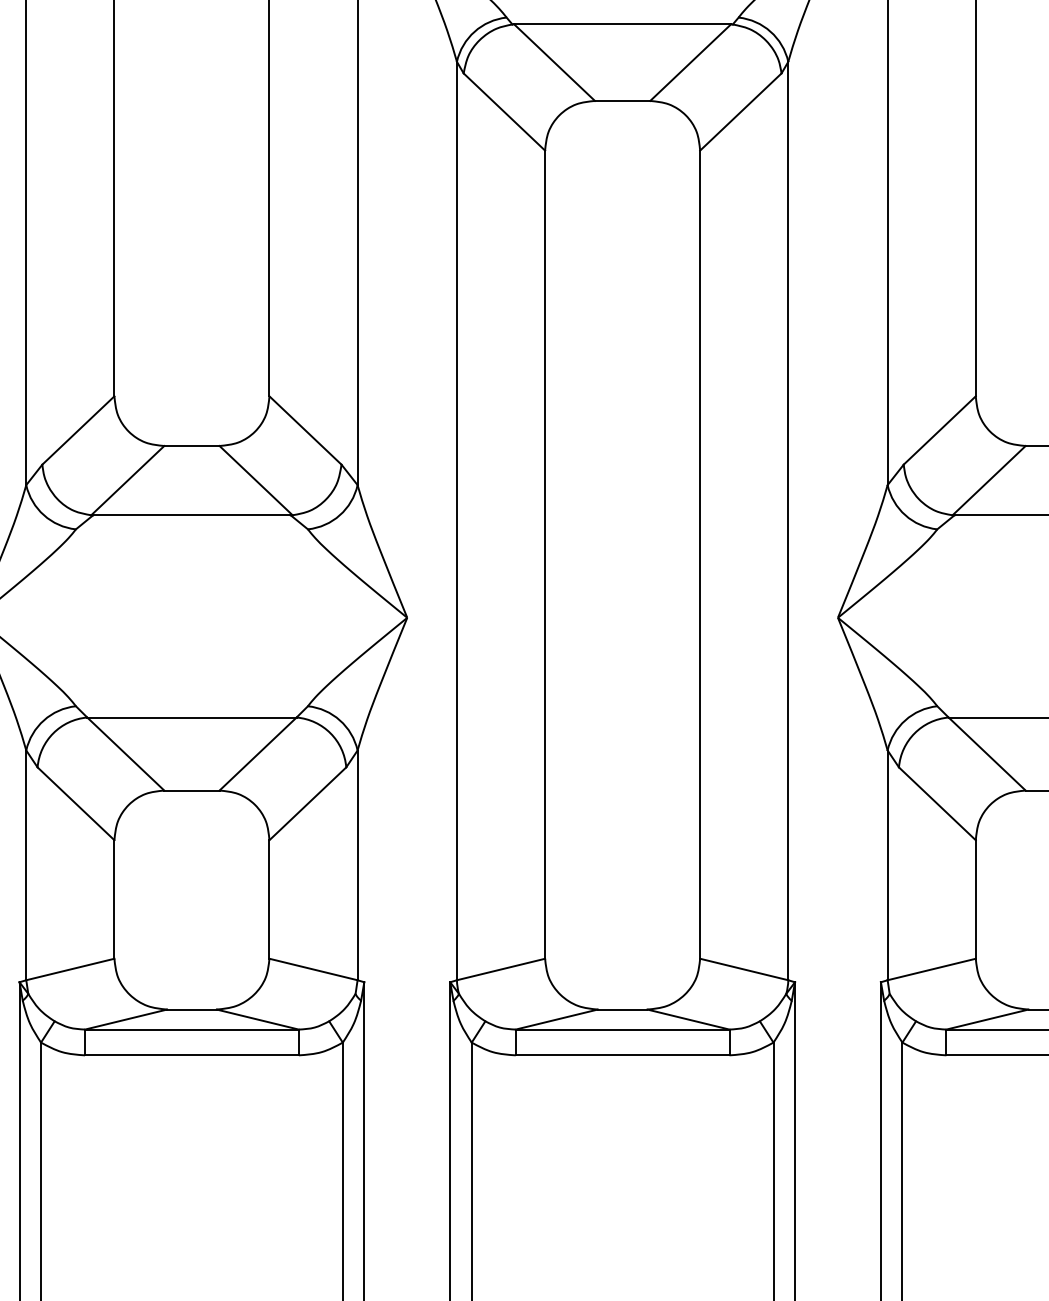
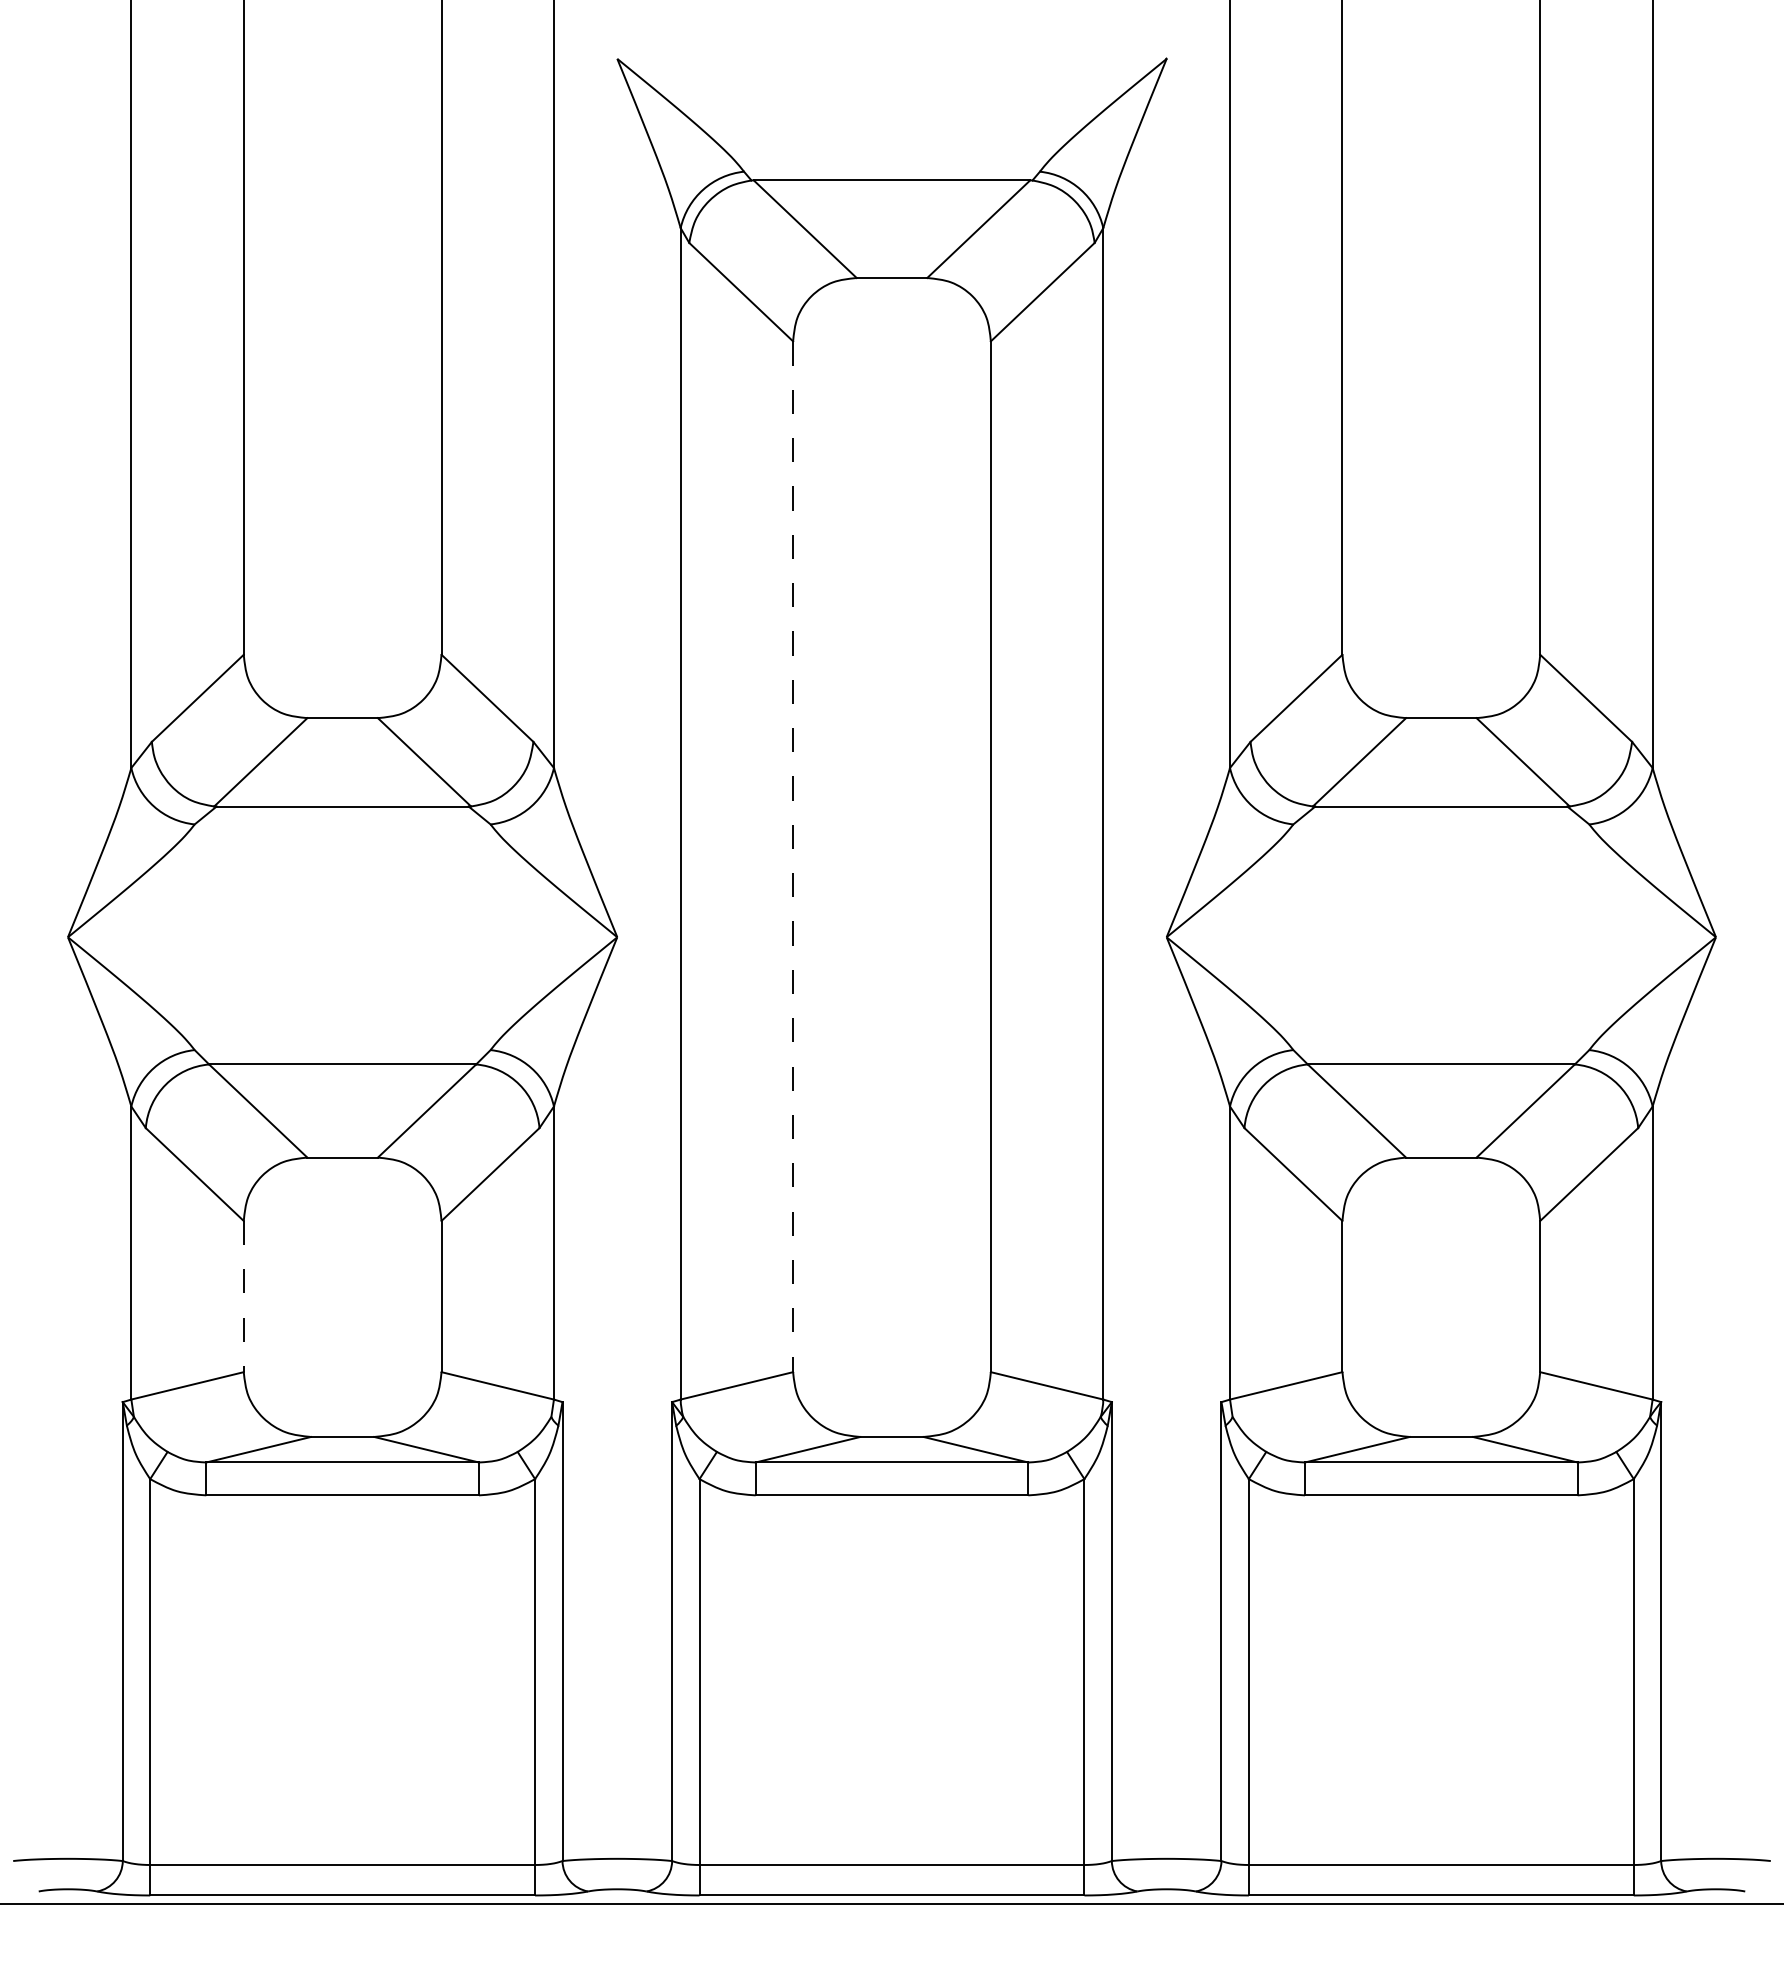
line: (545, 555) -> (793, 857), solid -> dashed
line: (114, 899) -> (243, 1296), solid -> dashed

